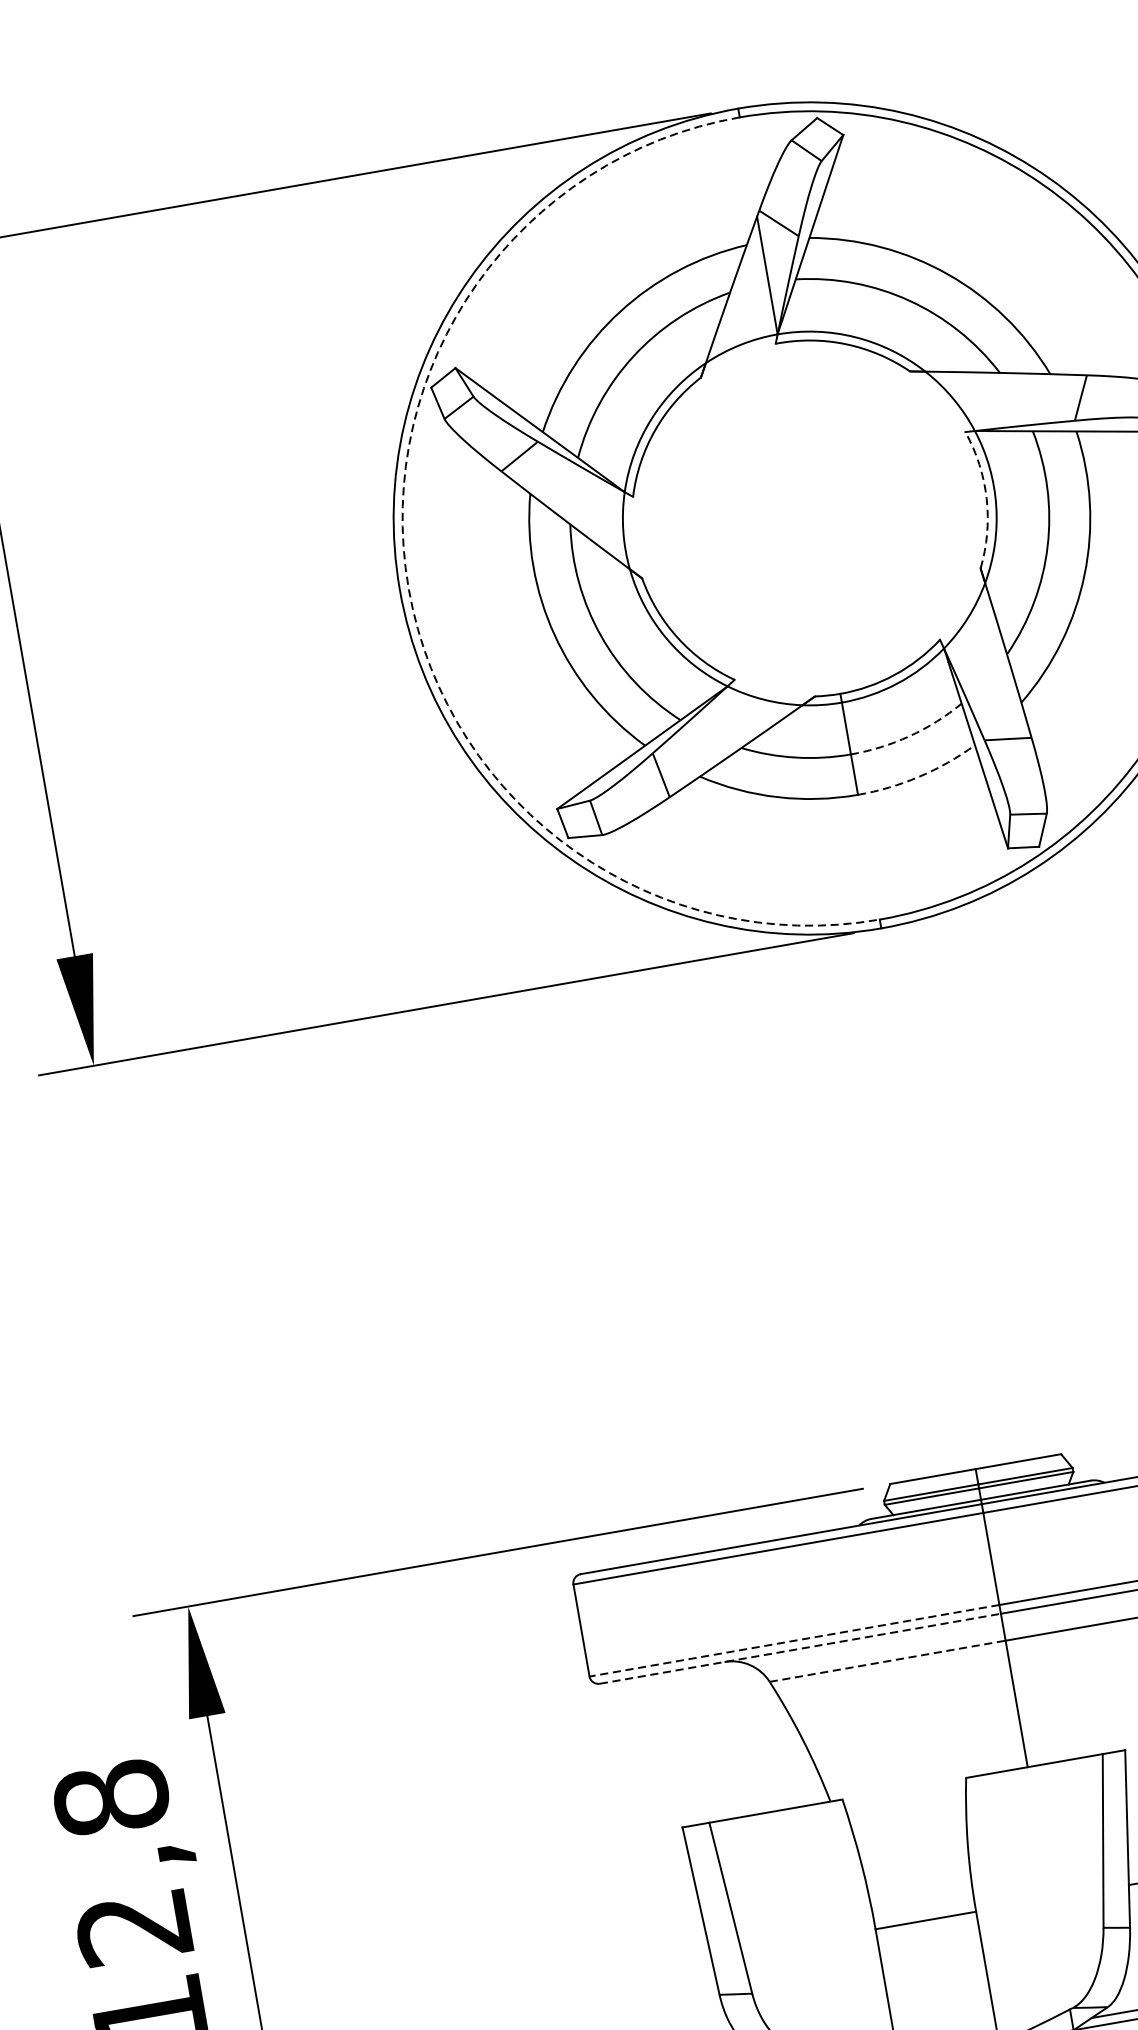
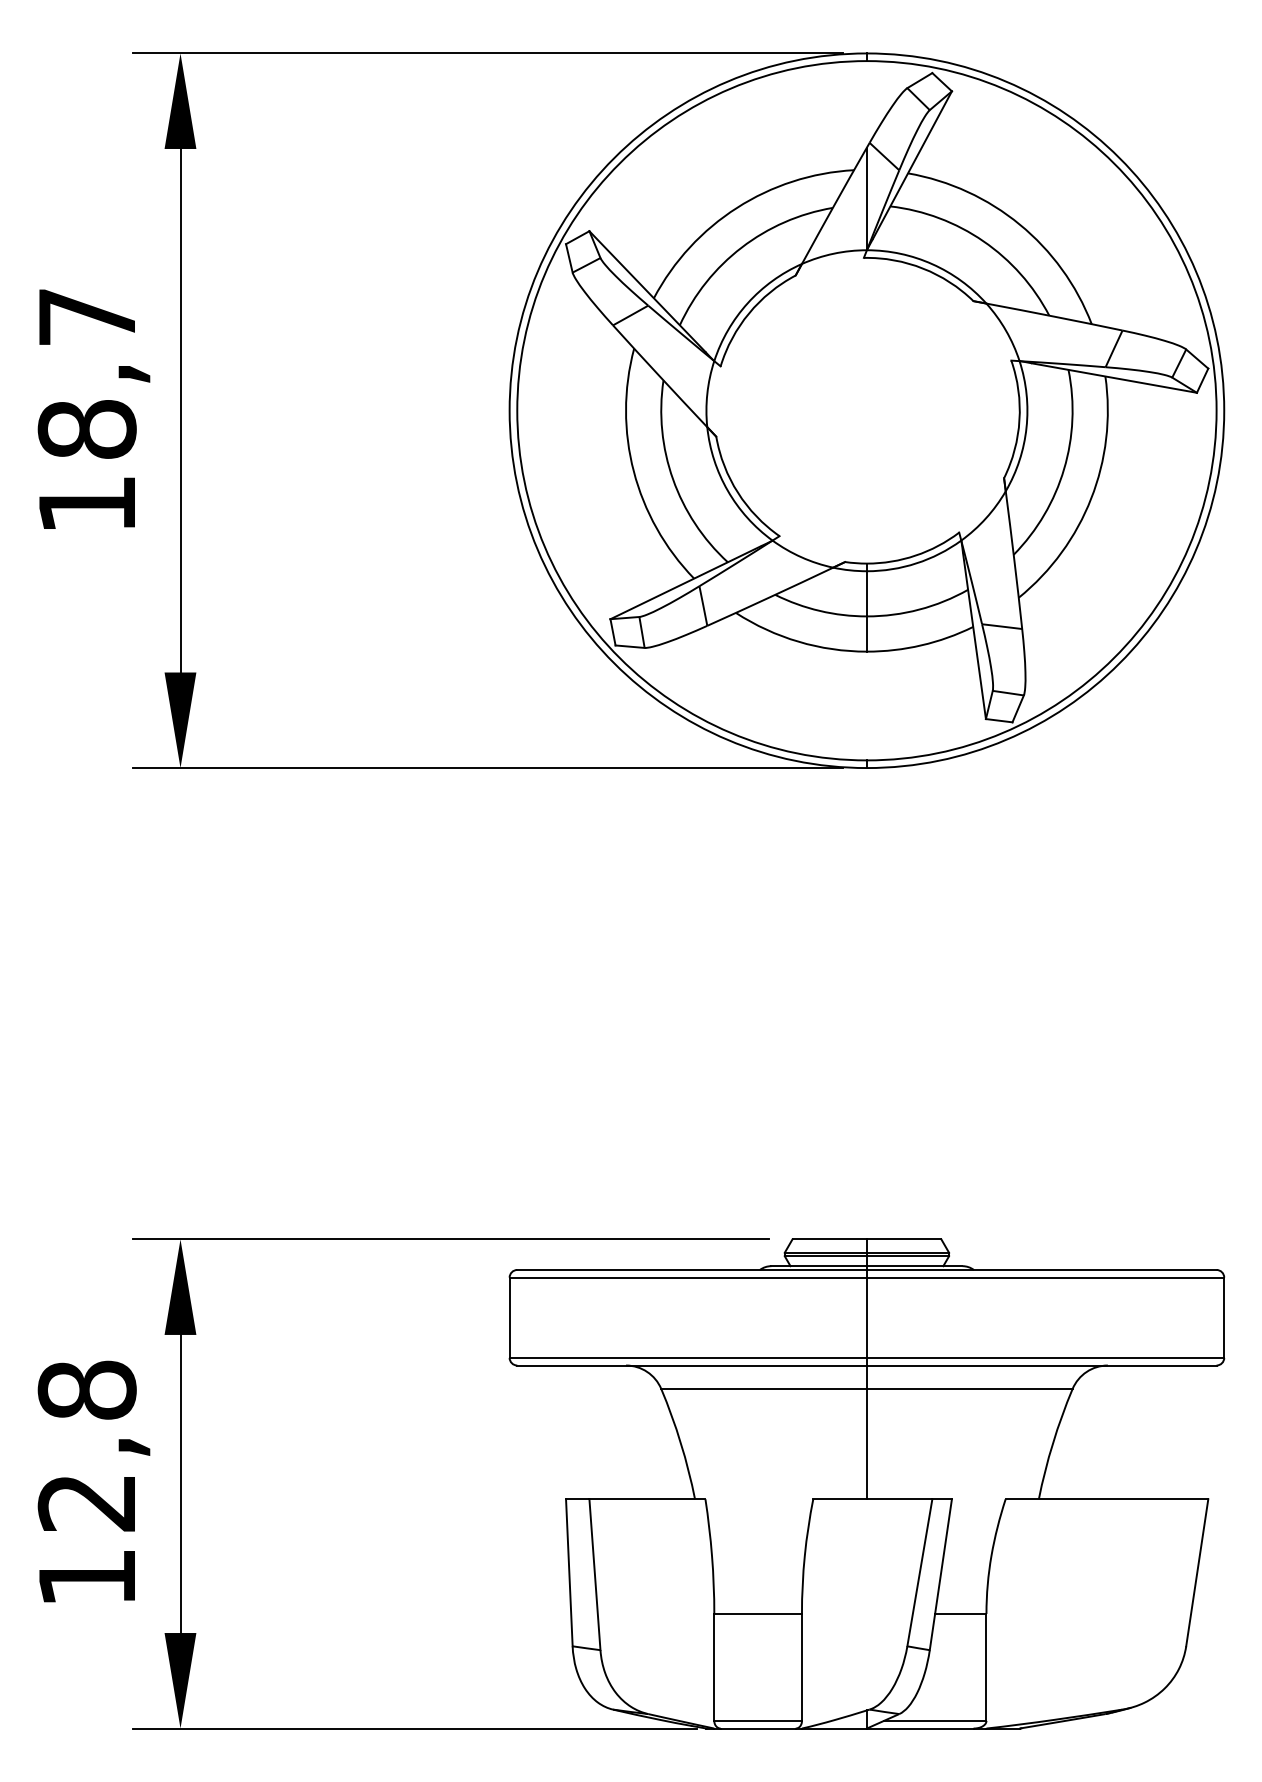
arc: (986, 499) -> (1019, 420), dashed -> solid
arc: (408, 588) -> (517, 410), dashed -> solid
arc: (909, 735) -> (919, 609), dashed -> solid
arc: (919, 776) -> (921, 645), dashed -> solid
line: (794, 1640) -> (688, 1357), dashed -> solid
line: (800, 1648) -> (692, 1365), dashed -> solid
line: (888, 1660) -> (764, 1388), dashed -> solid

